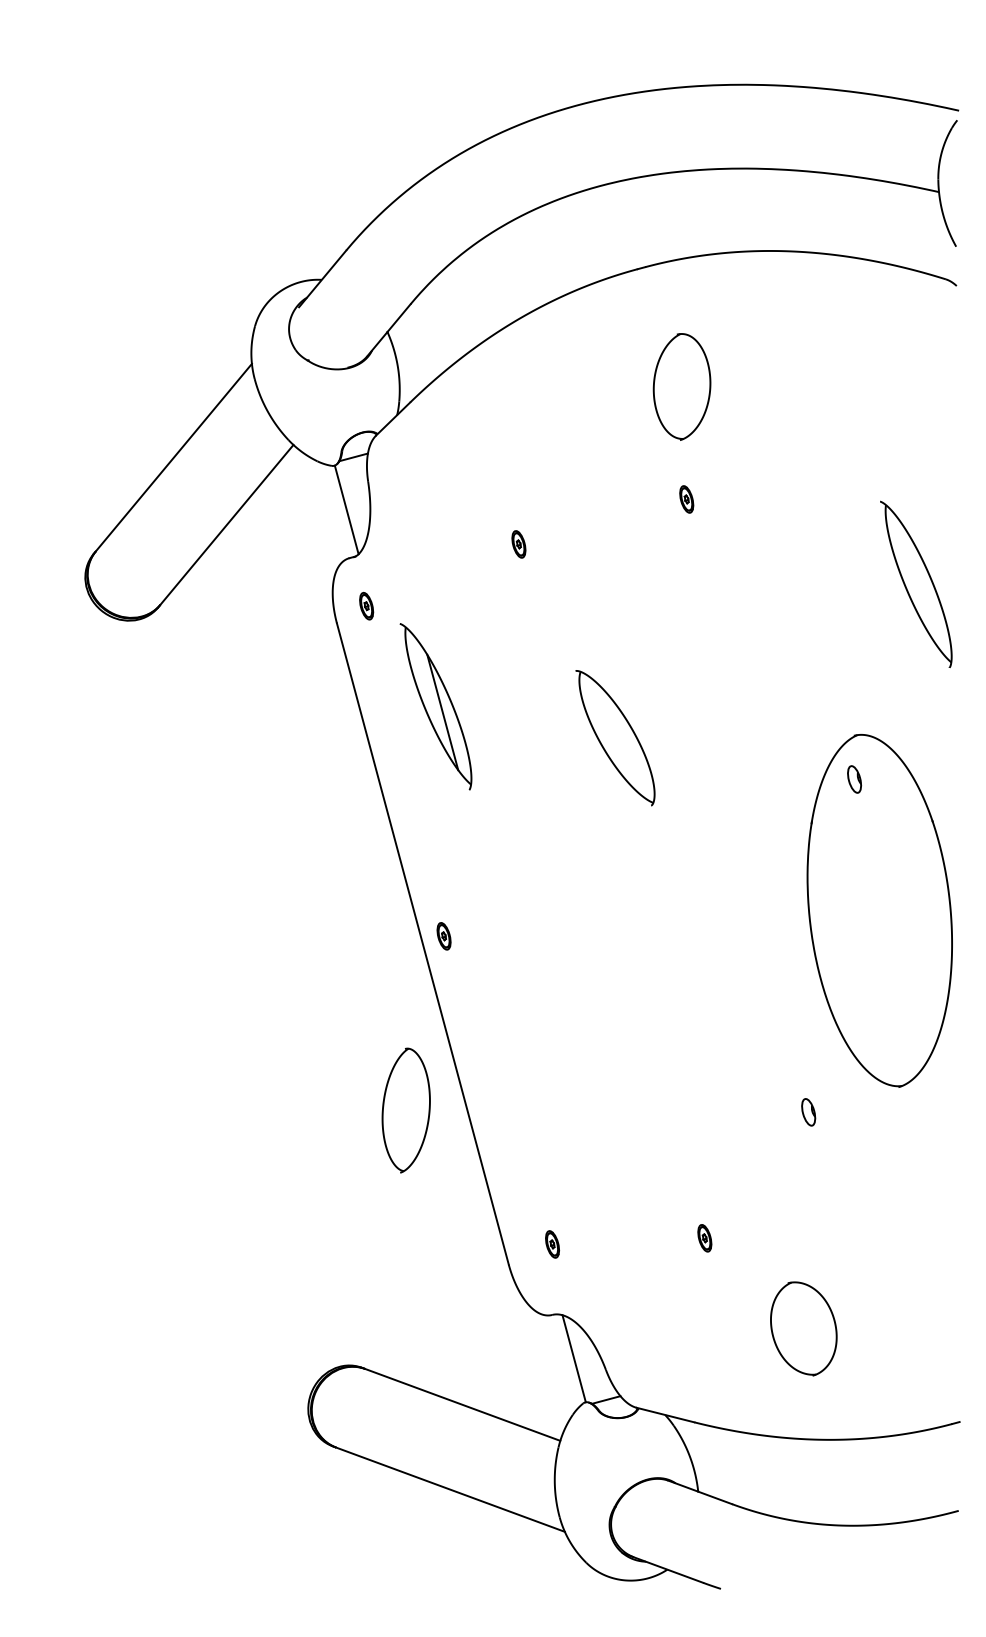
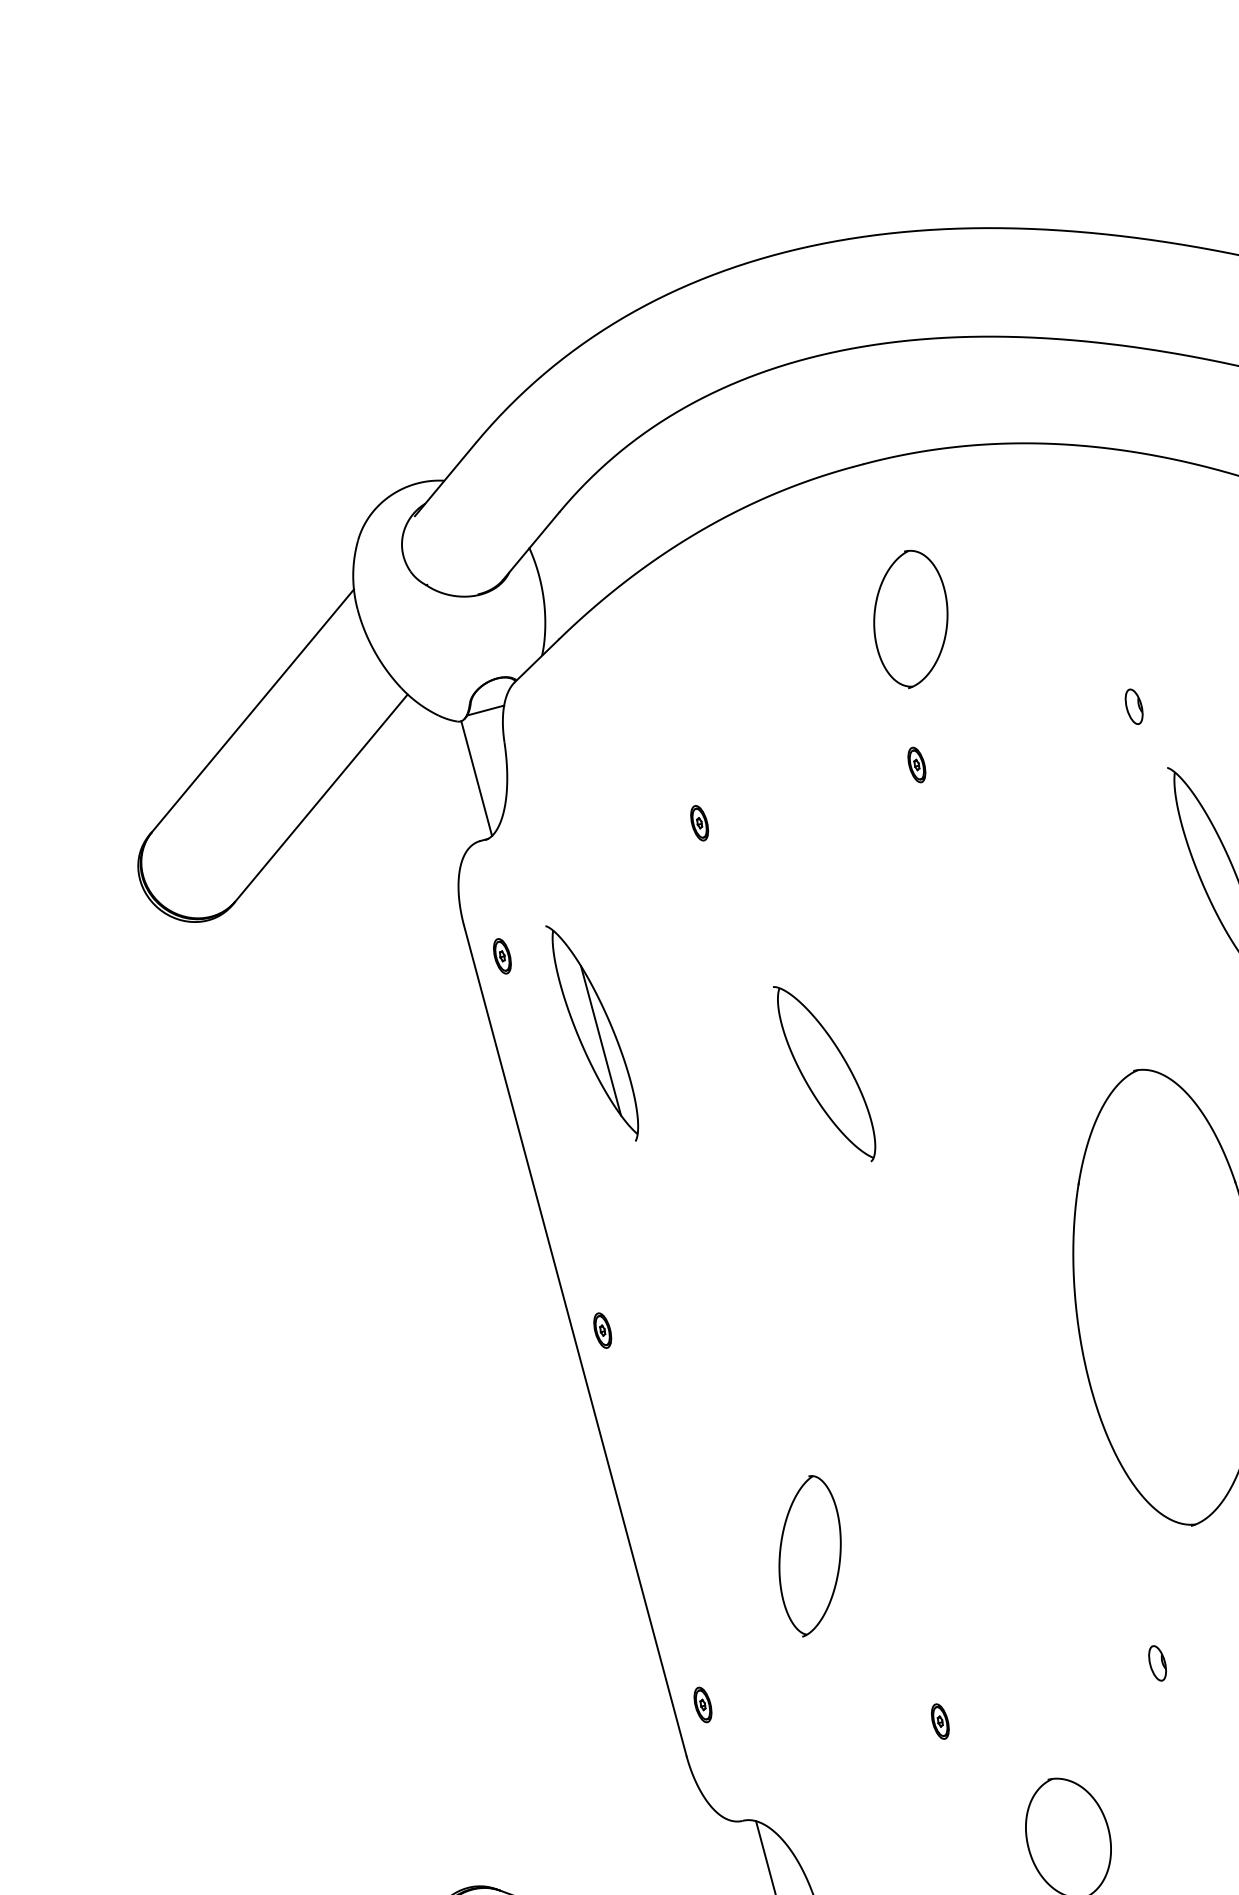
part: (366, 605) -> (502, 955), moved
part: (854, 779) -> (1134, 706), moved
part: (405, 1110) -> (809, 1556), moved
part: (808, 1112) -> (1157, 1663), moved
part: (552, 1244) -> (702, 1705), moved

